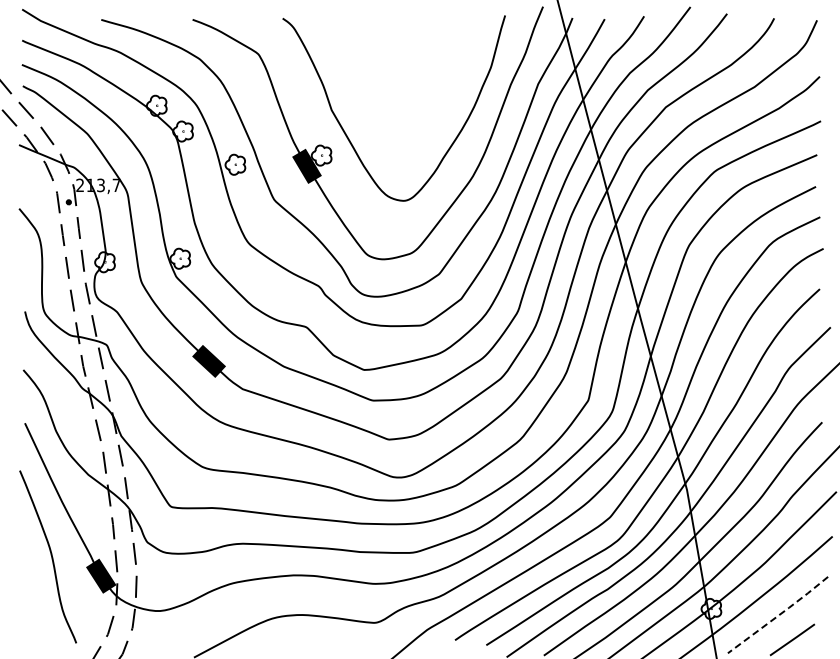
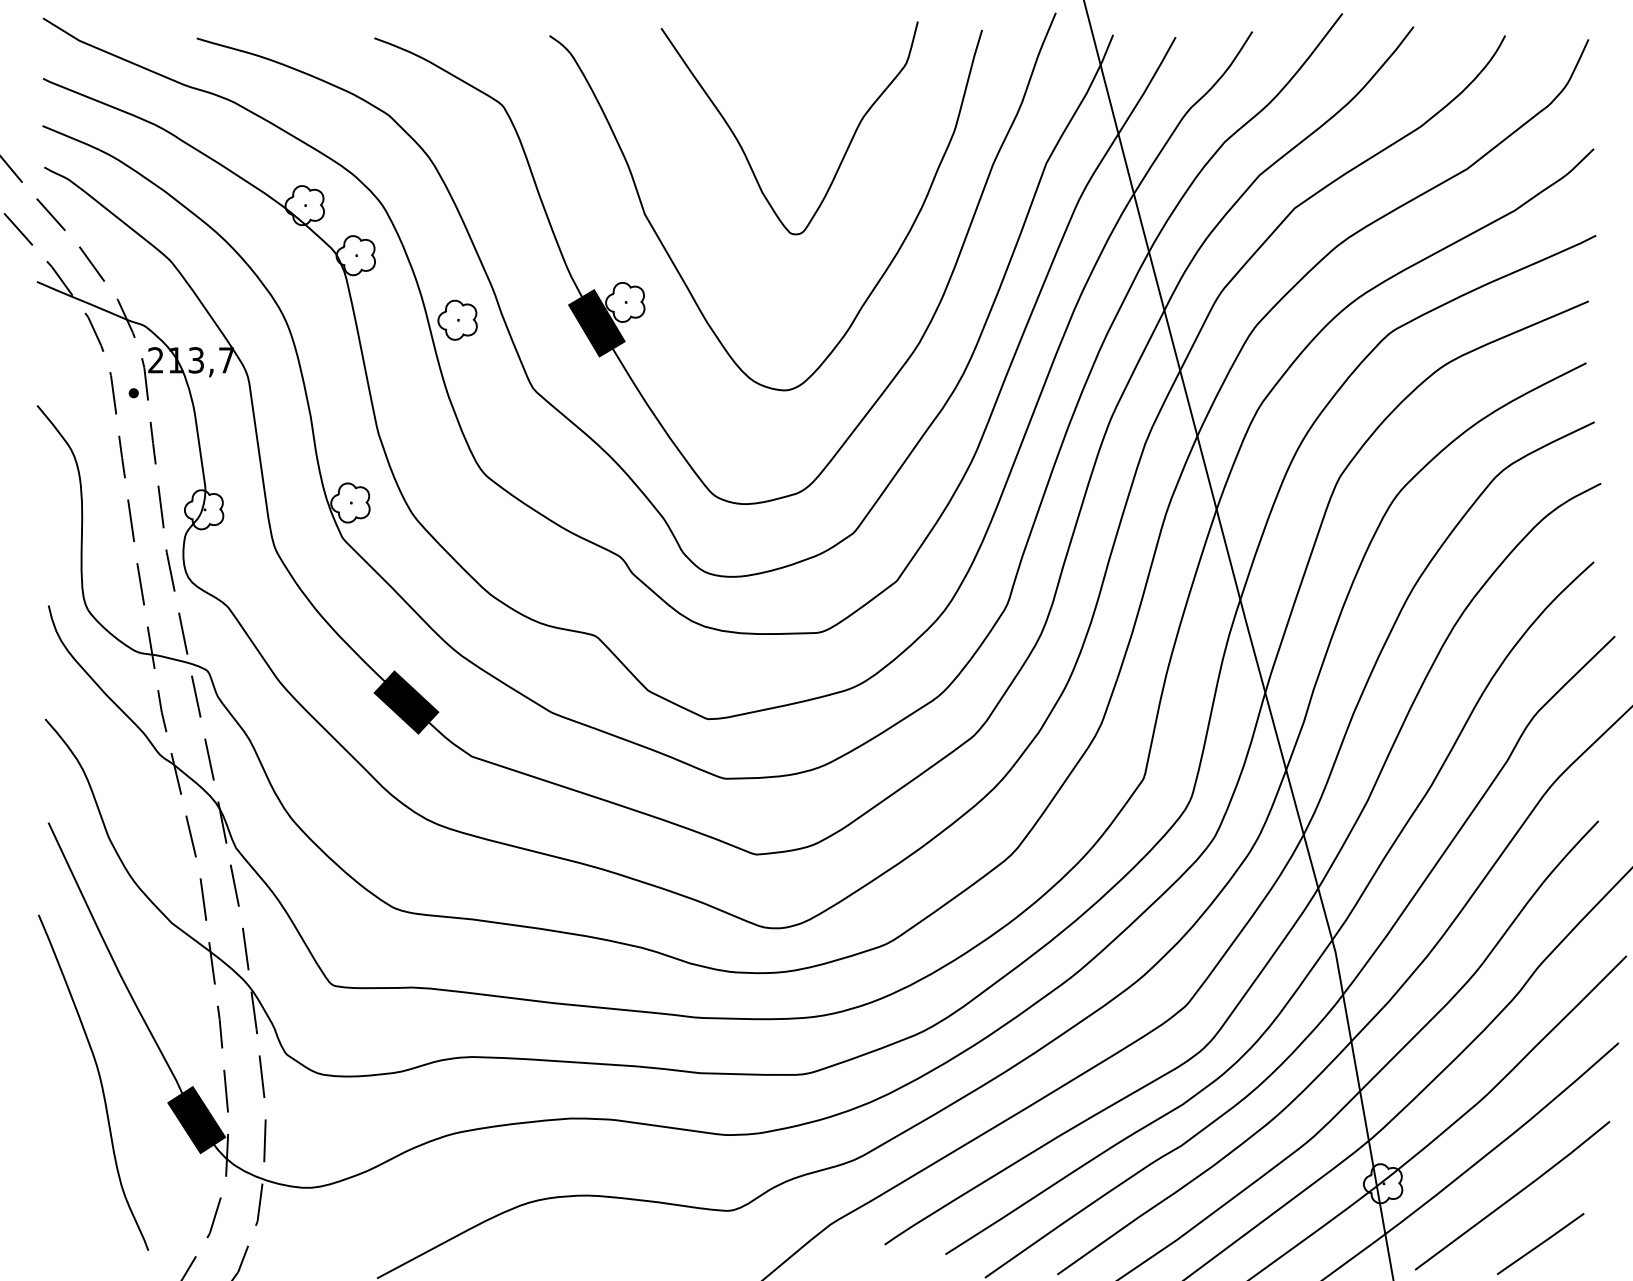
curve: (383, 77) -> (745, 150), added
line: (779, 614) -> (1515, 1194), dashed -> solid

